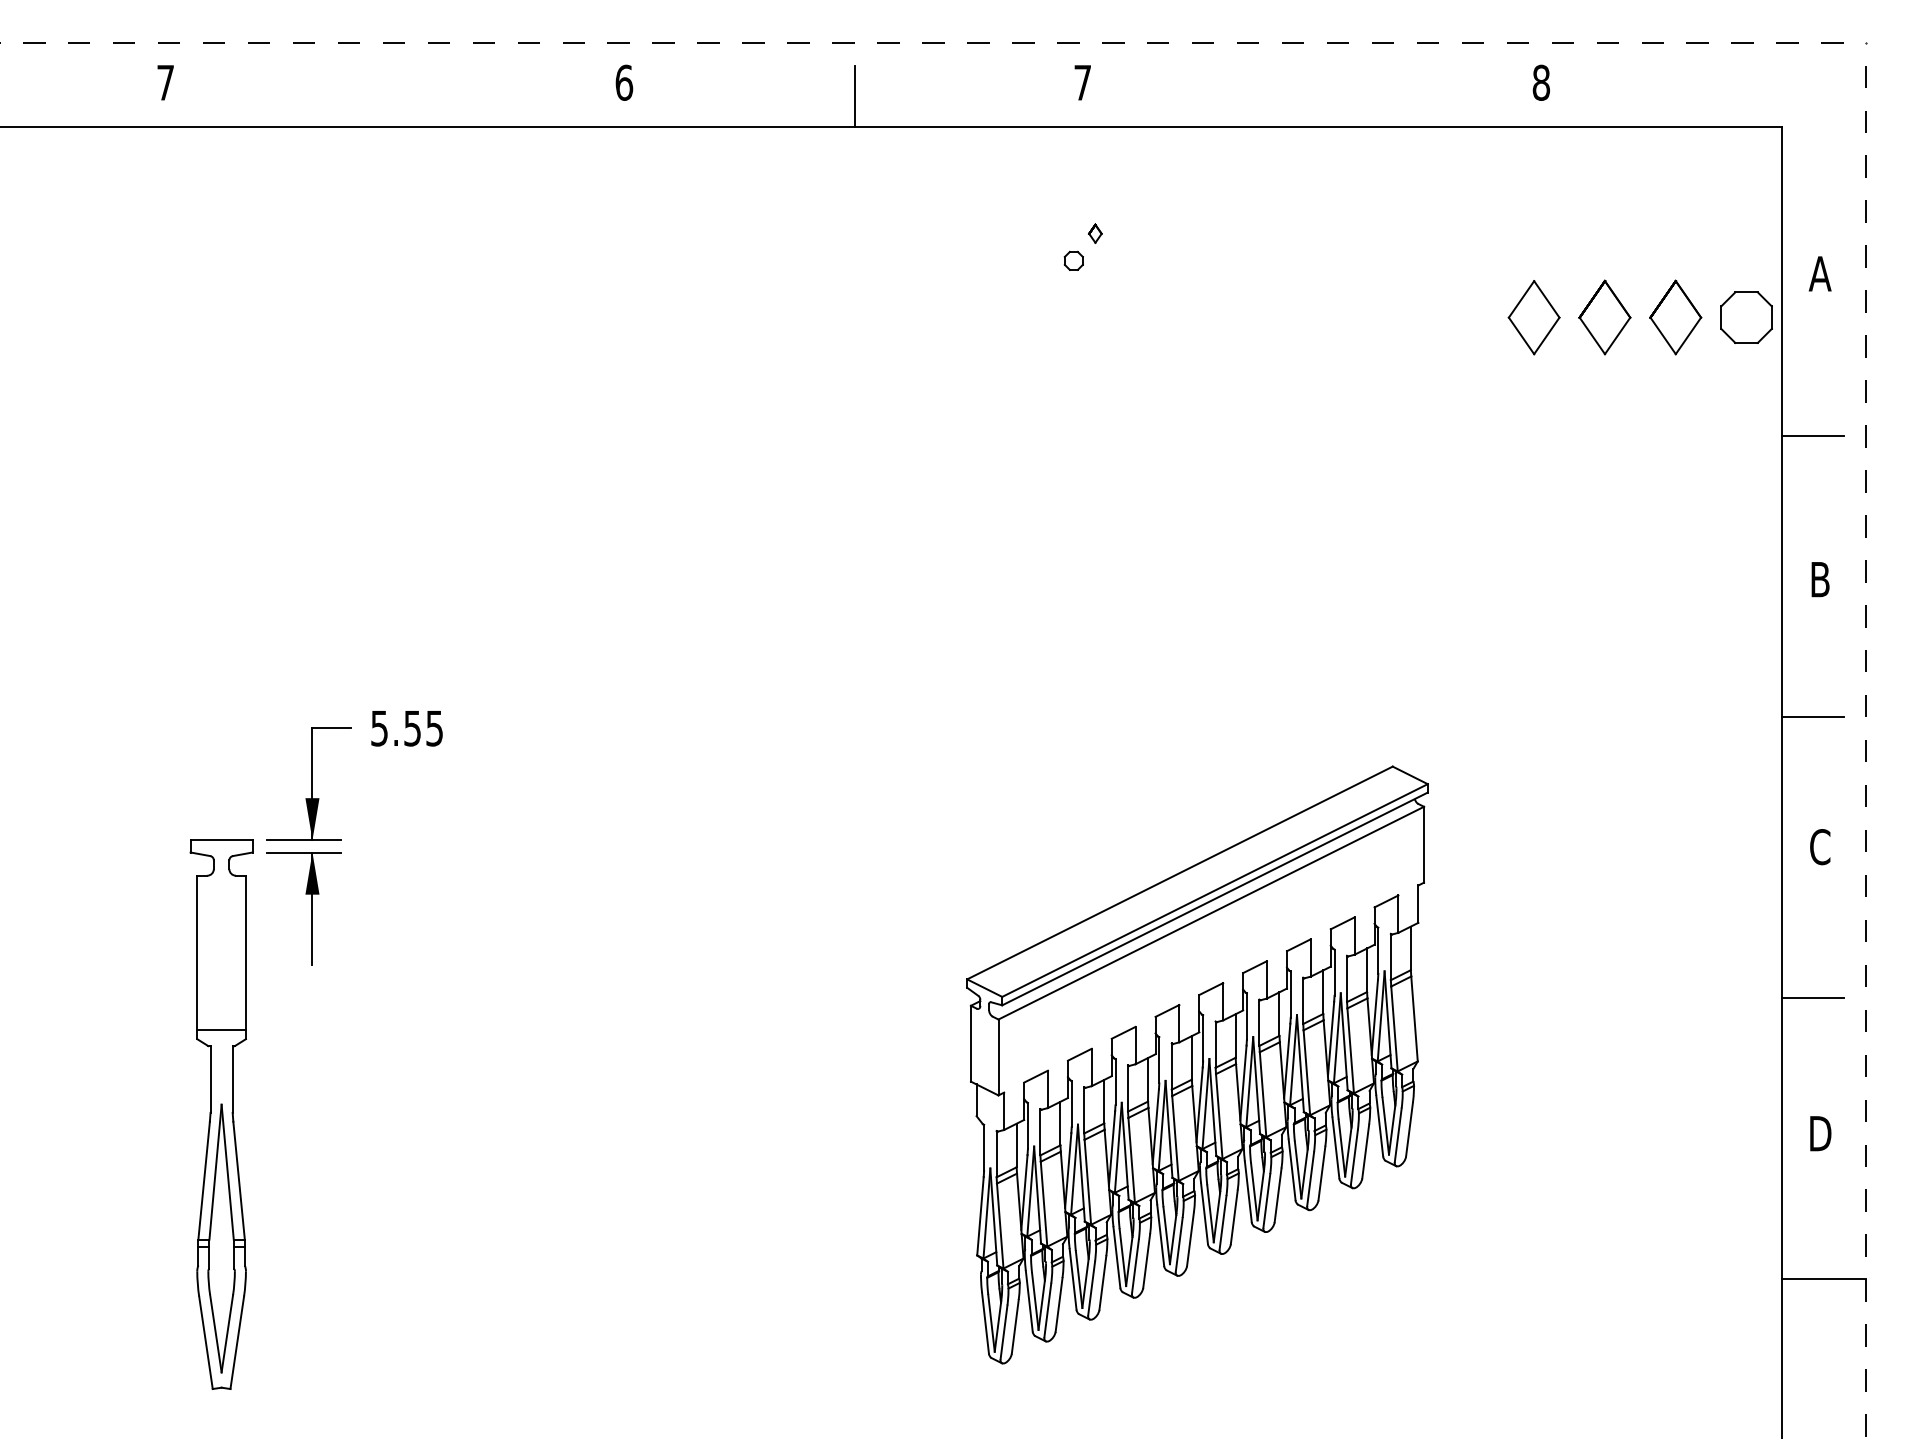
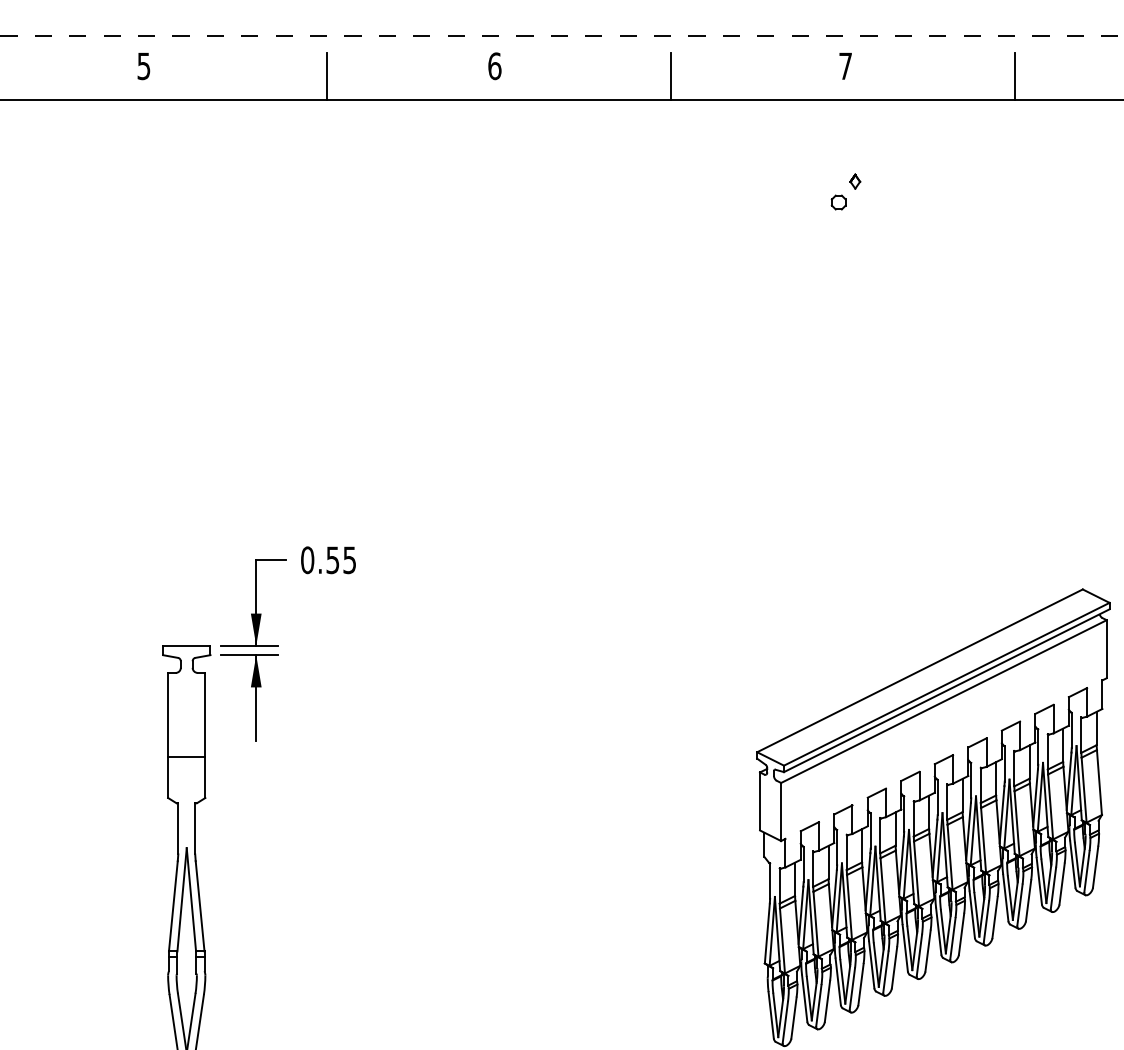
text: (165, 82) -> (143, 66), 7 -> 5
line: (405, 96) -> (327, 76), added
line: (1304, 96) -> (1015, 76), added
text: (379, 728) -> (307, 560), 5.55 -> 0.55
line: (221, 1030) -> (186, 756), moved

